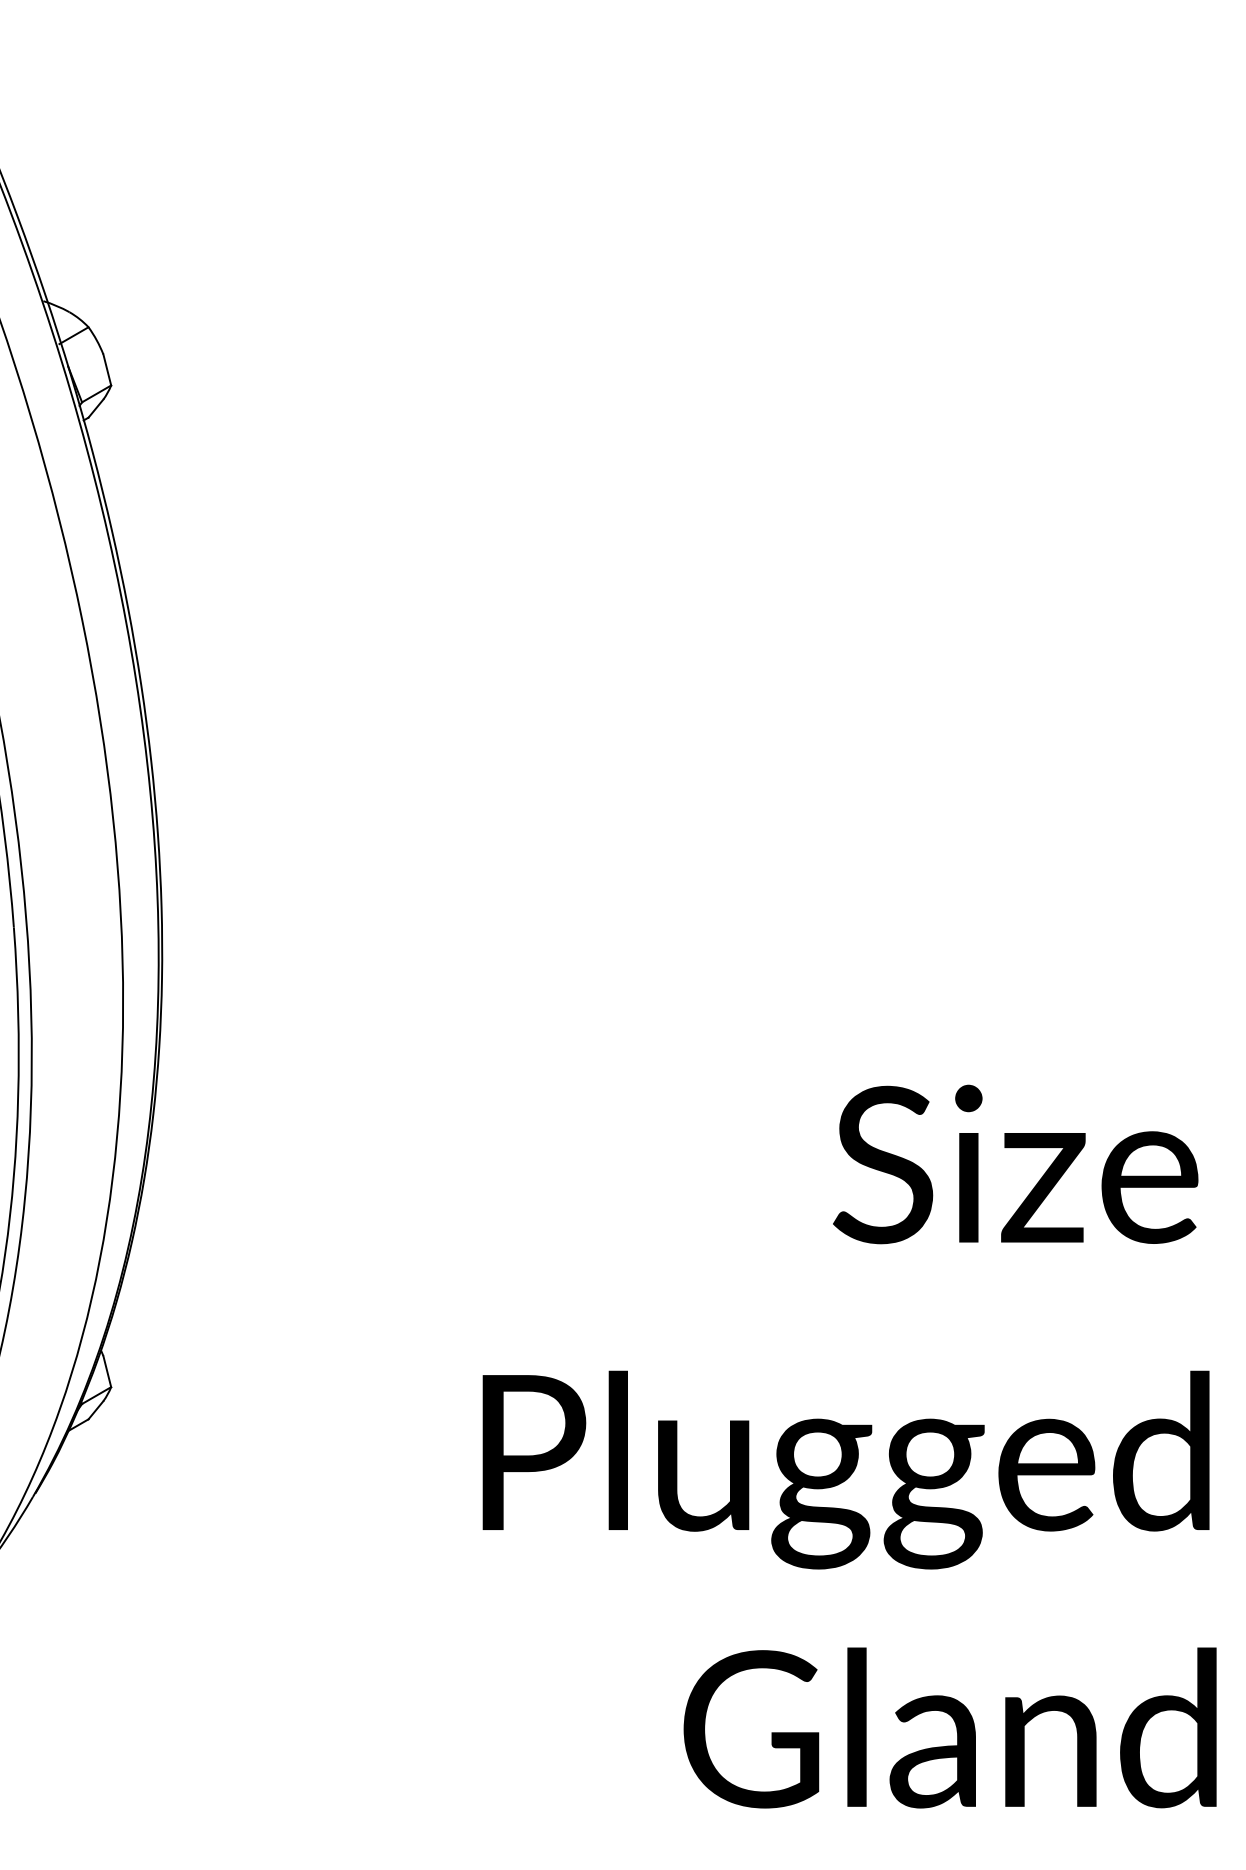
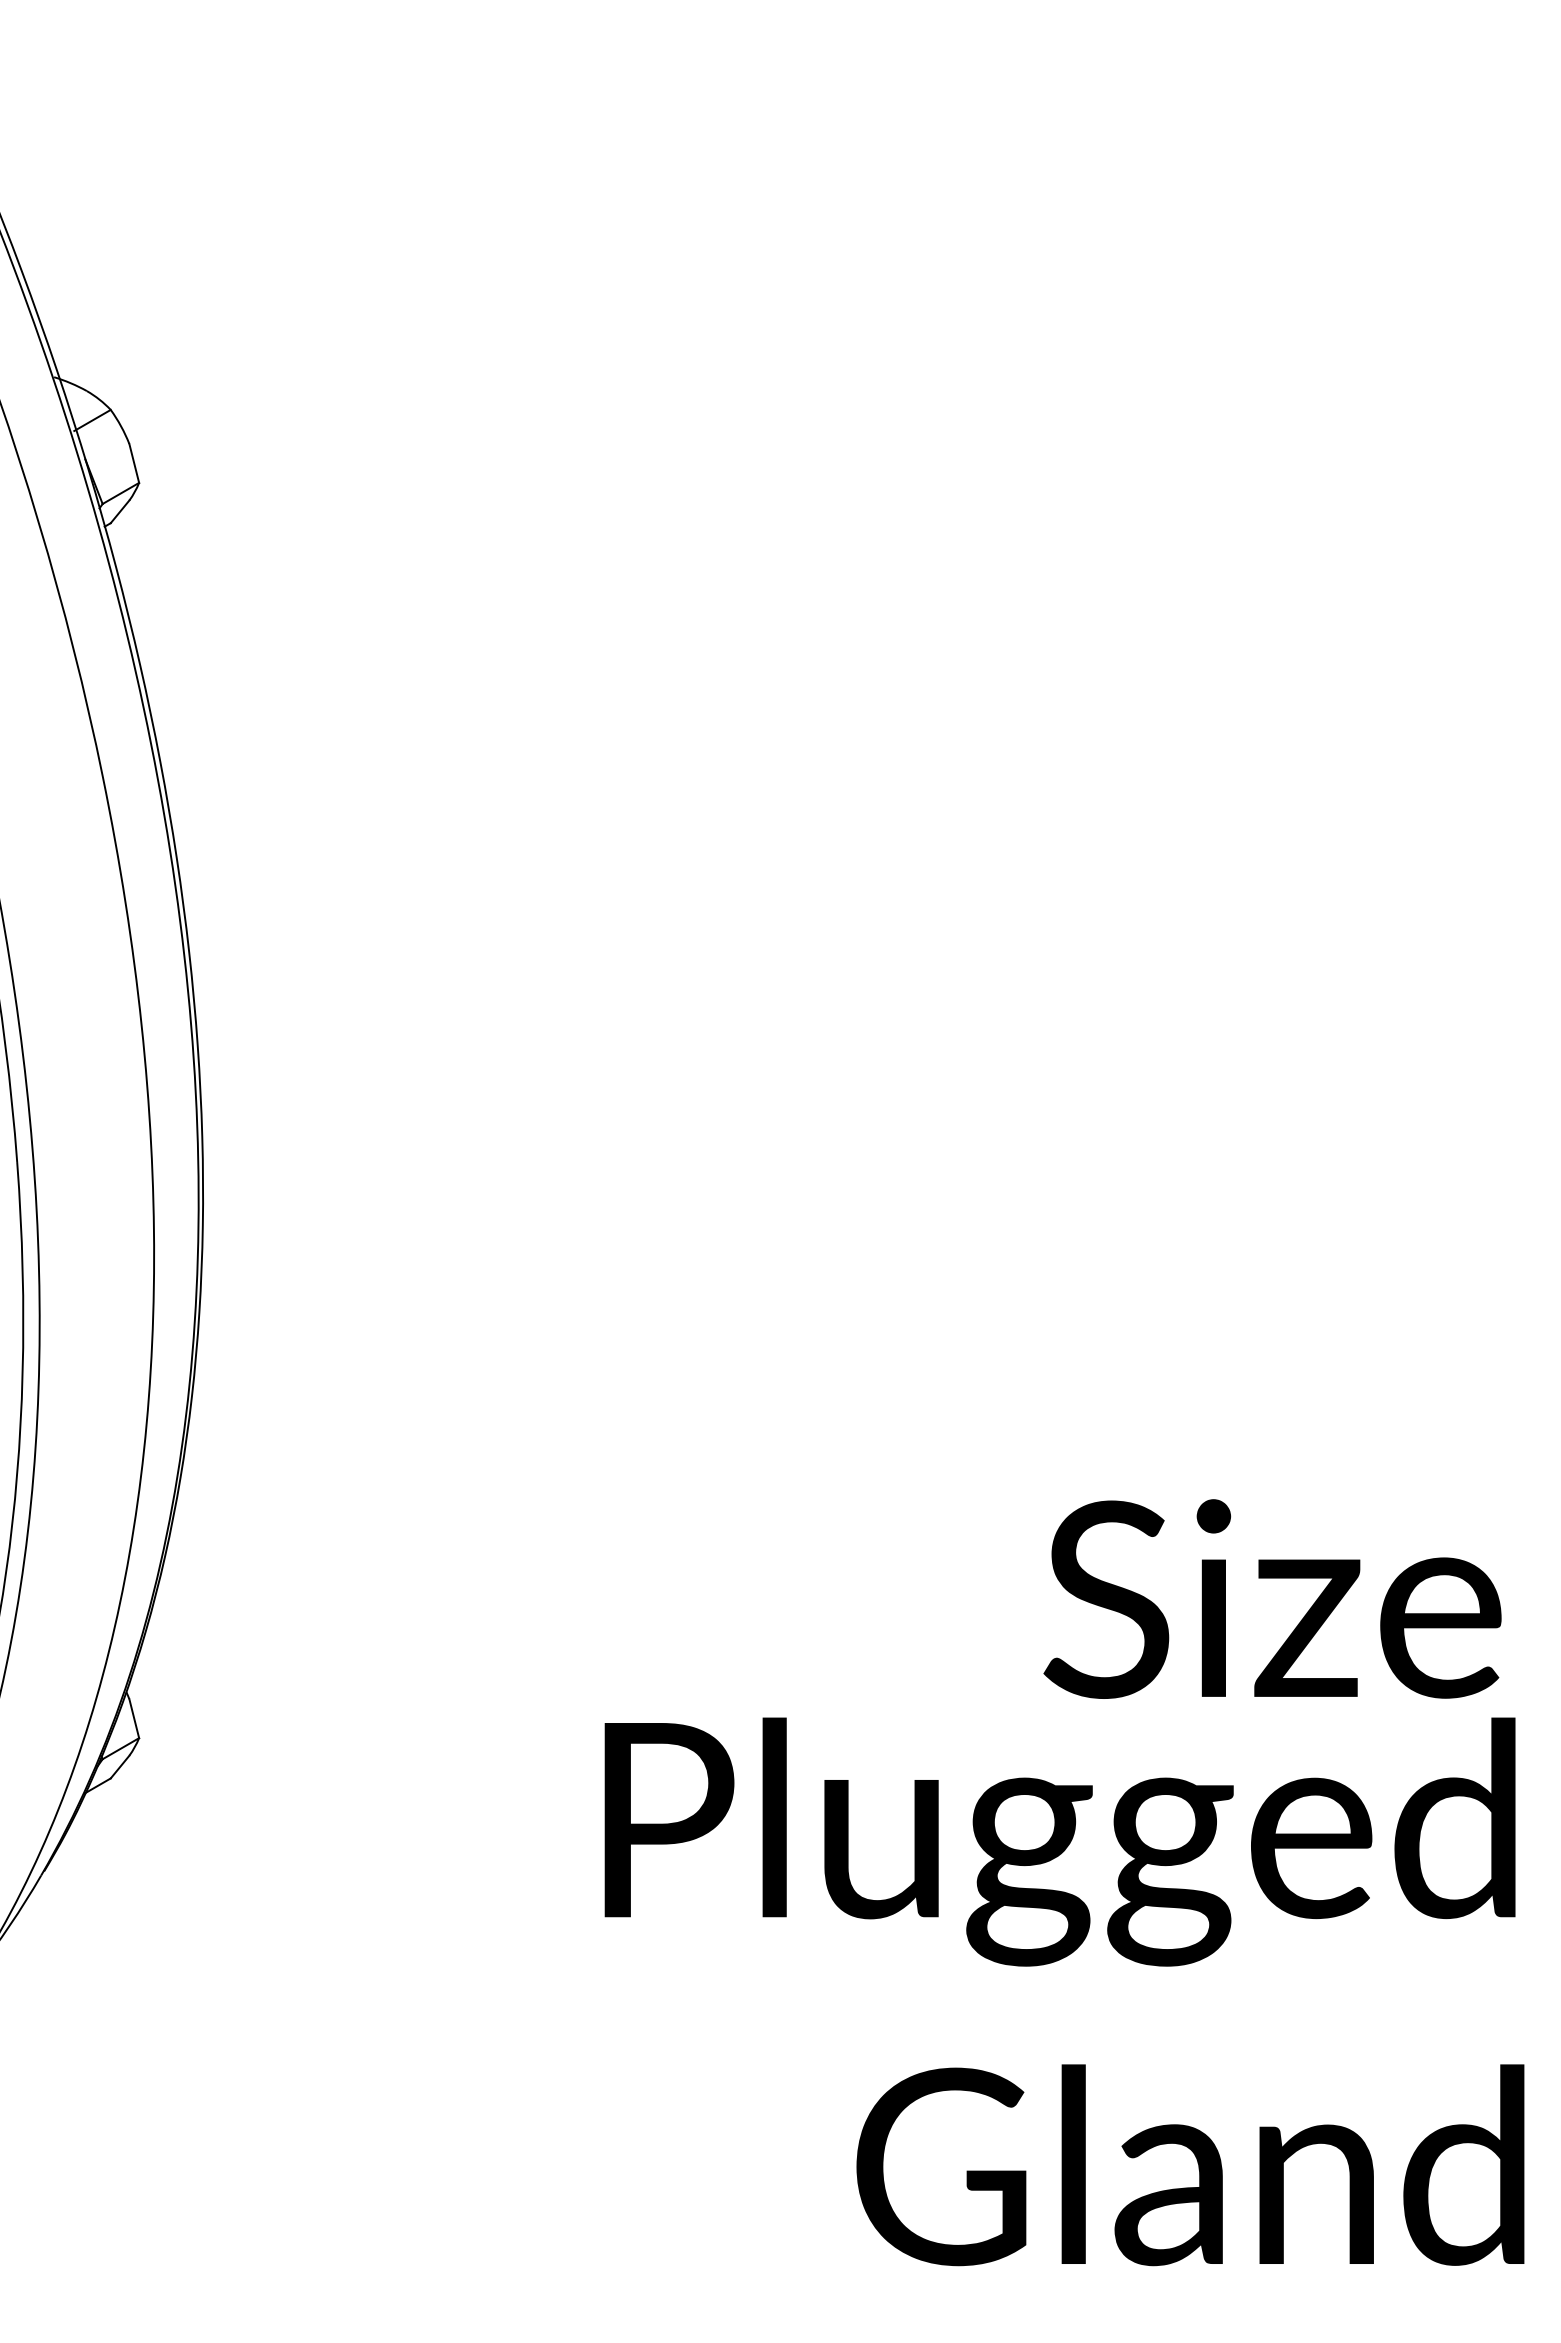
text: (1015, 1164) -> (1272, 1598), moved

